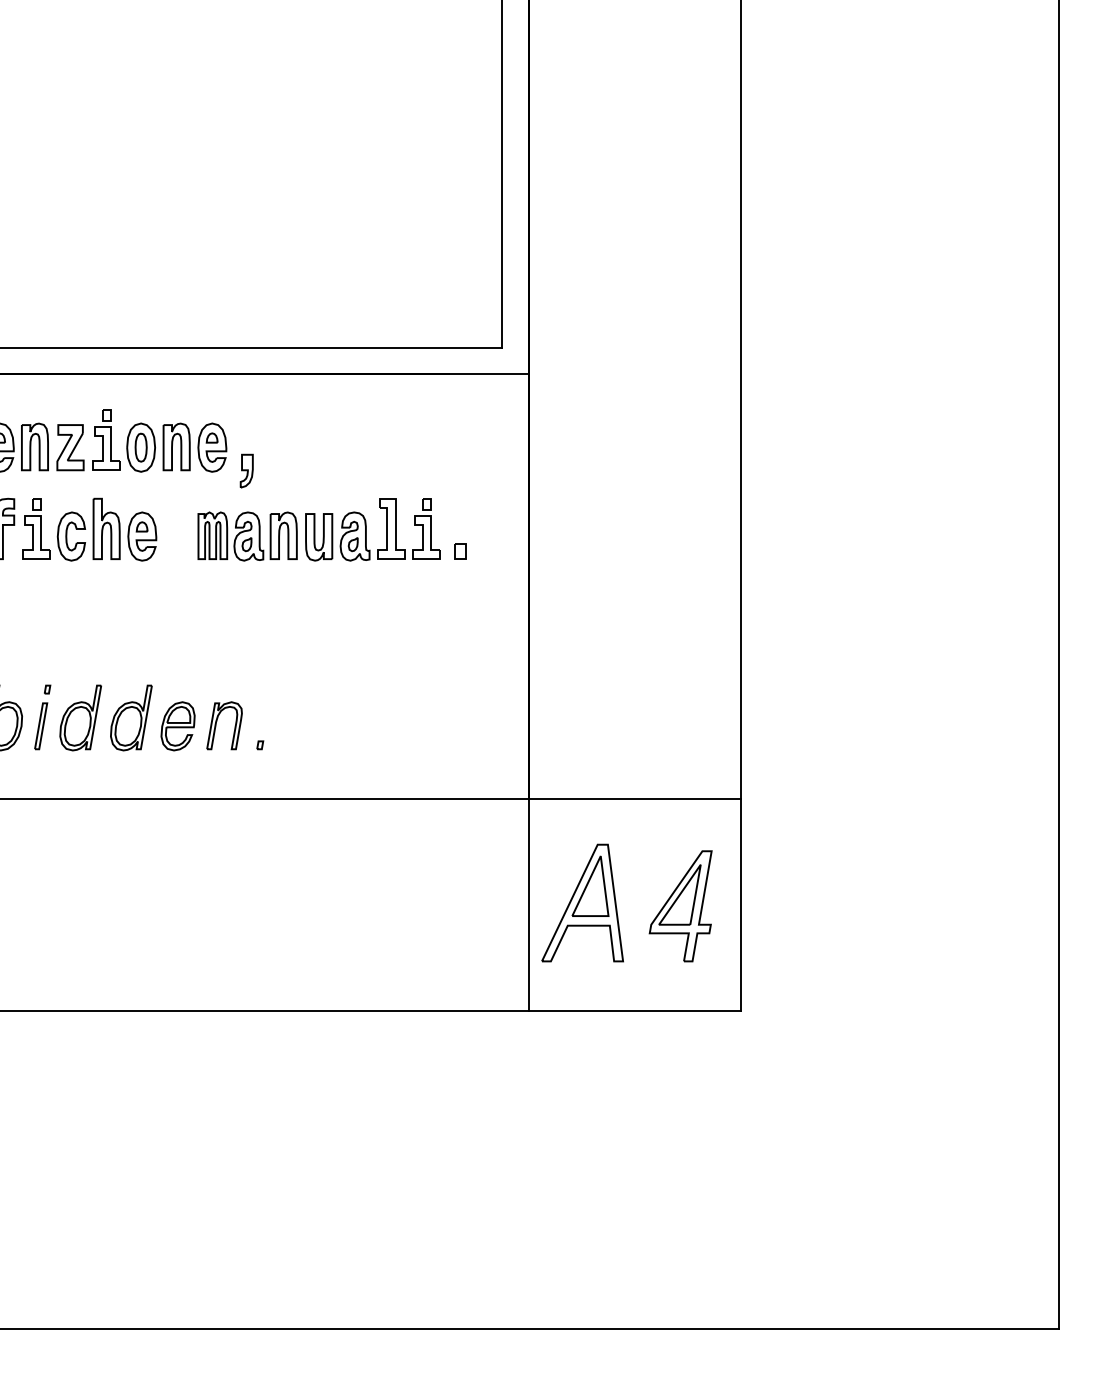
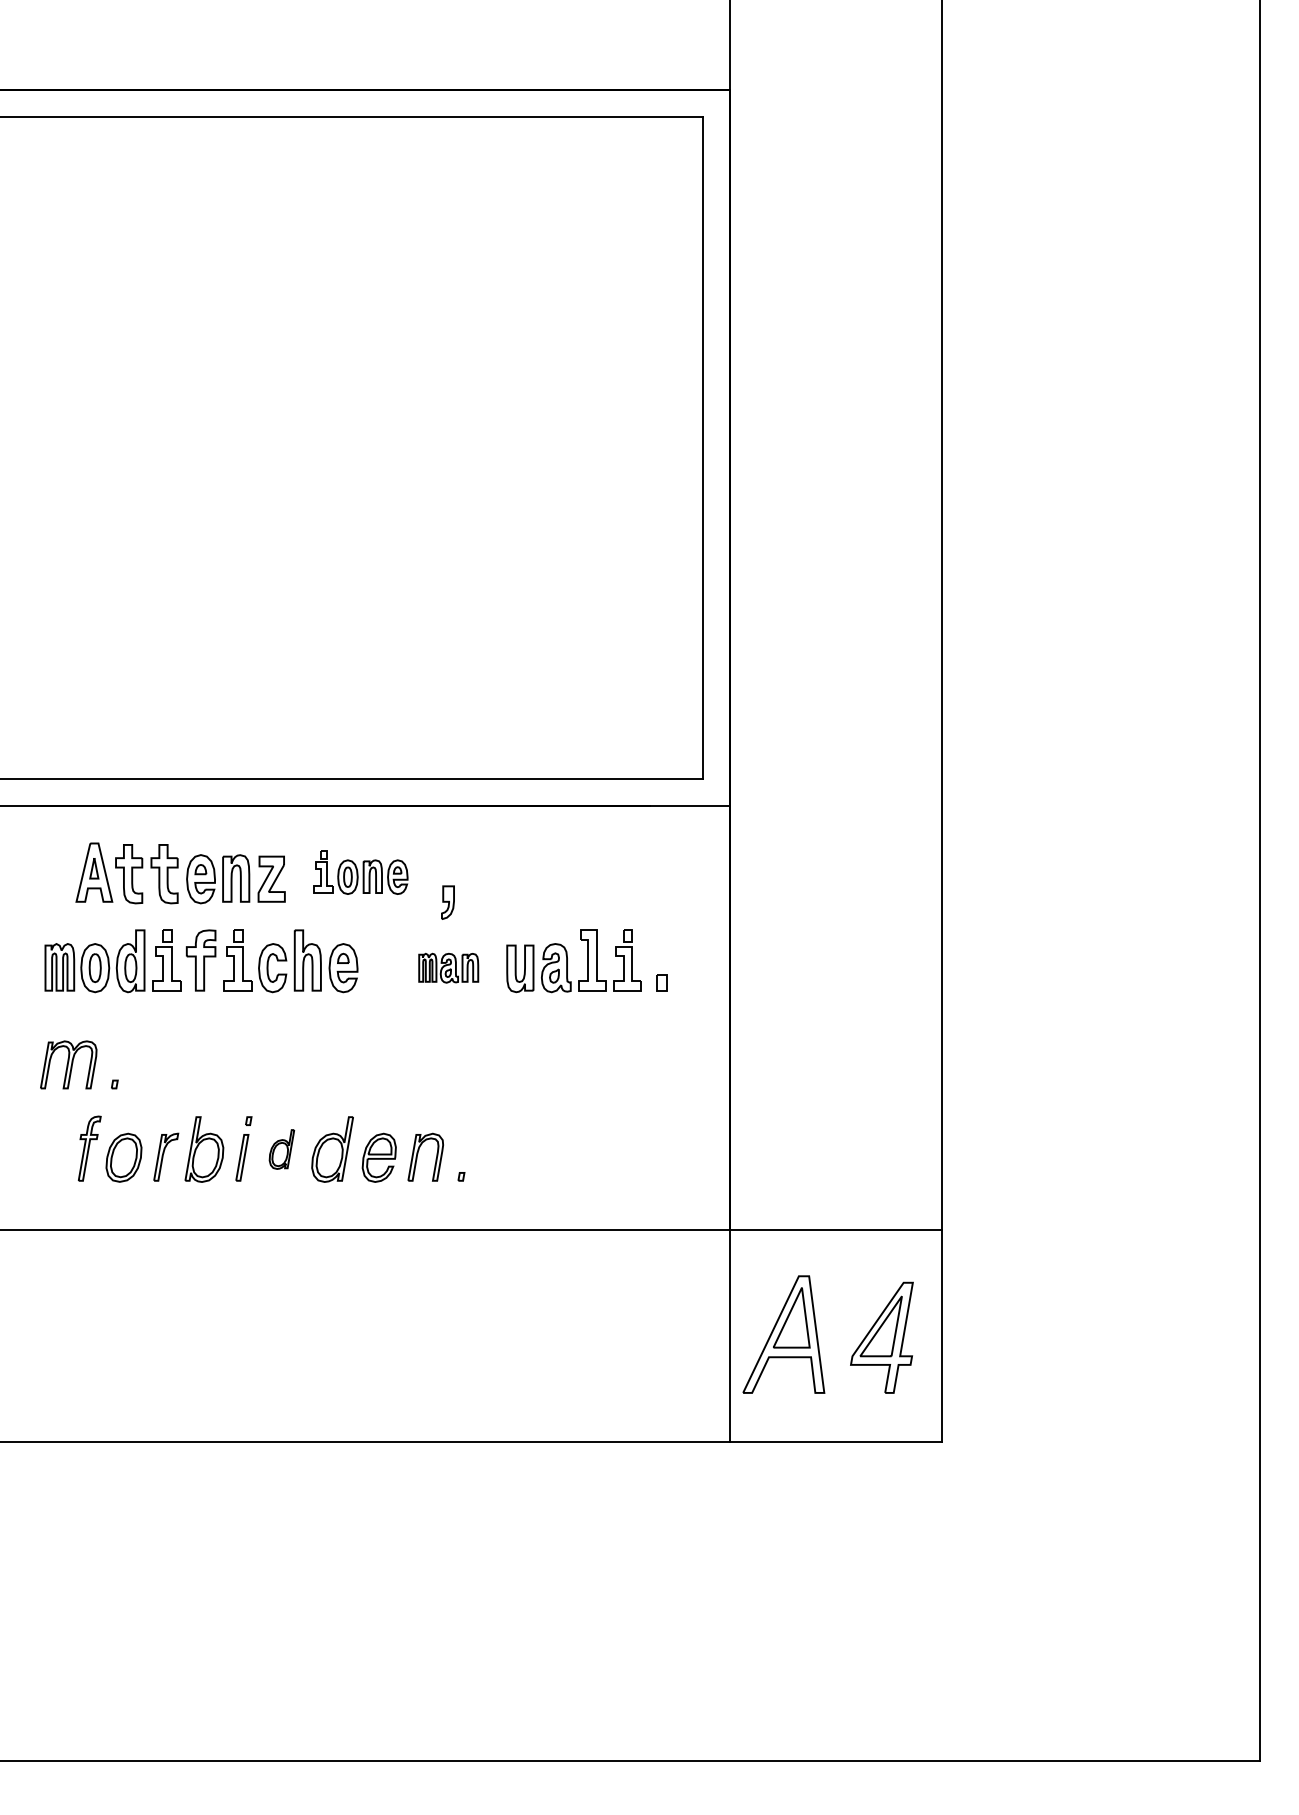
part: (159, 440) -> (360, 872), size x0.7
part: (247, 536) -> (448, 968), size x0.6
part: (80, 717) -> (281, 1149), size x0.6

